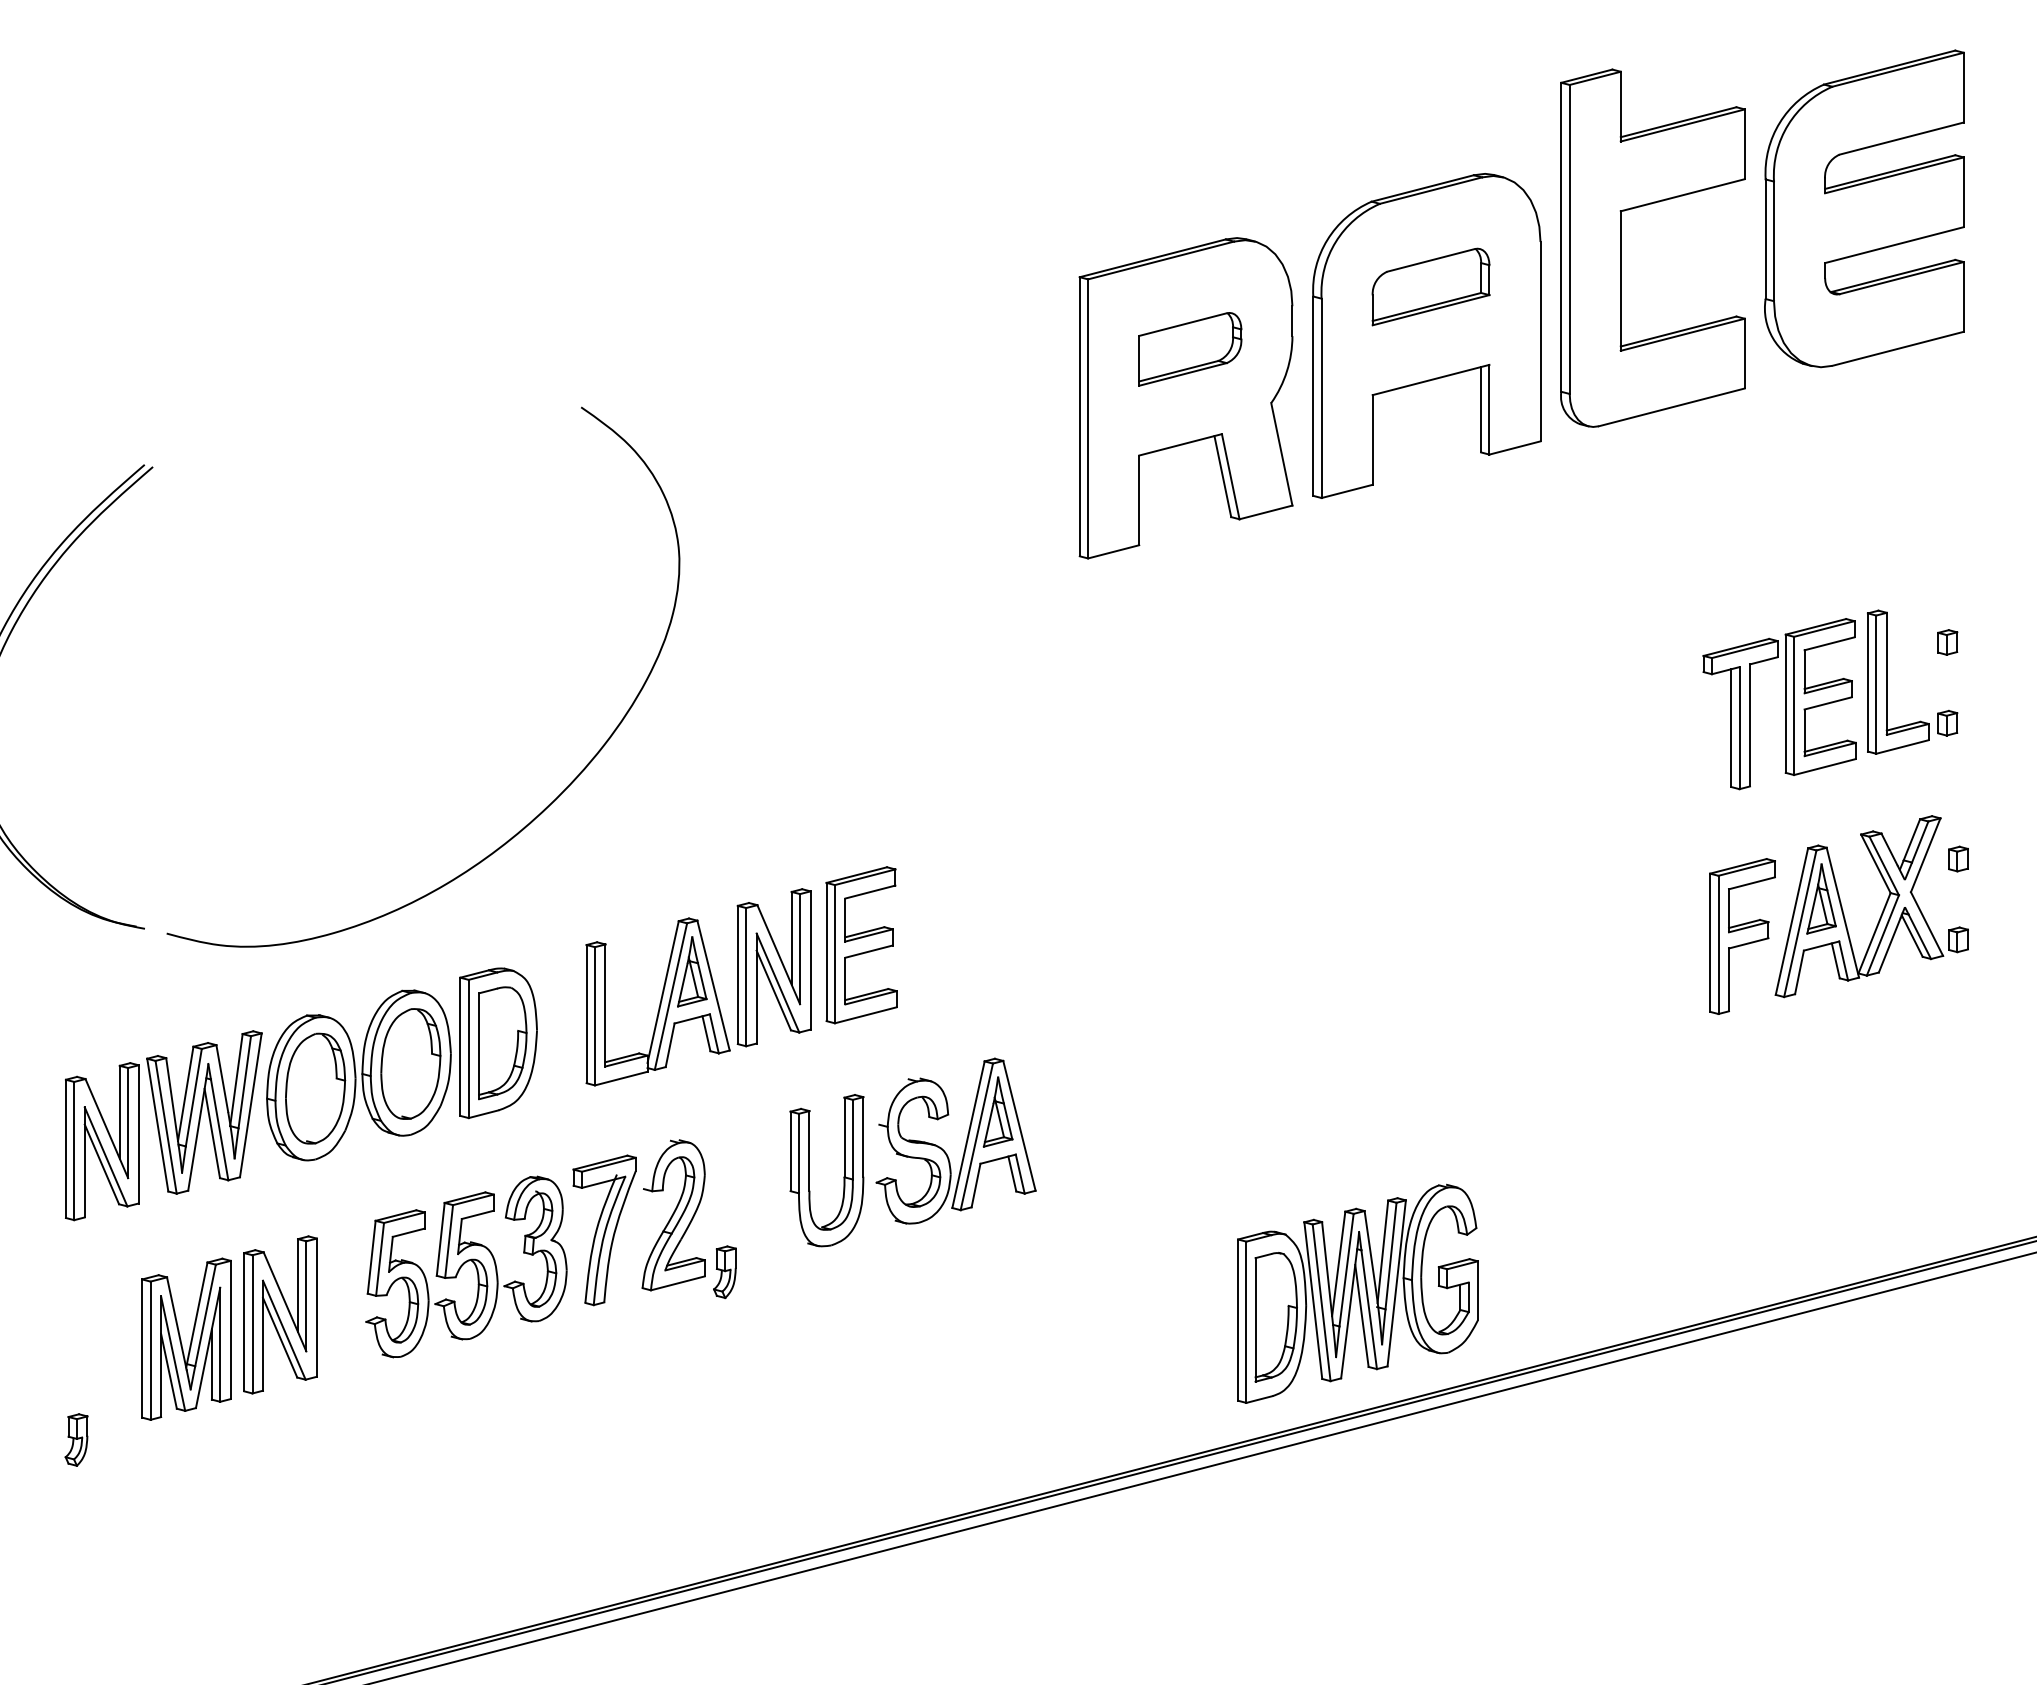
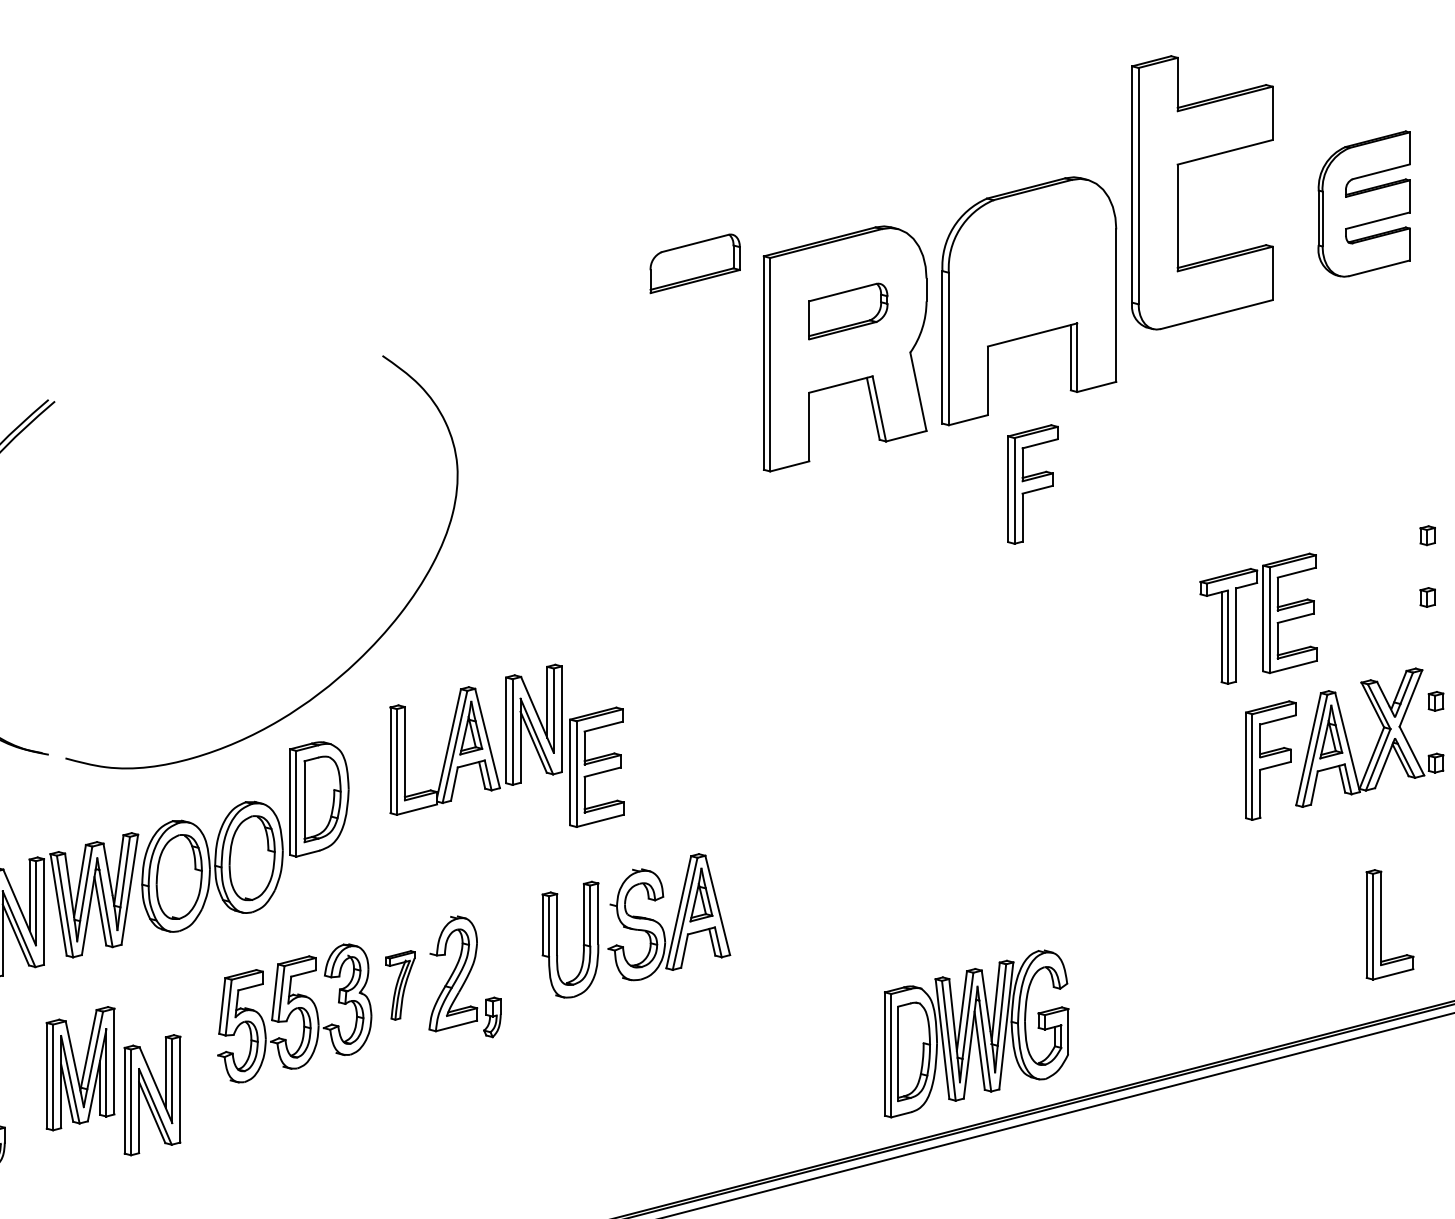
part: (1864, 208) -> (1364, 203), size x0.6
part: (1621, 247) -> (1178, 192), moved
part: (1430, 286) -> (694, 263), moved
part: (1431, 575) -> (1032, 484), added
part: (1887, 681) -> (1381, 924), moved
part: (1779, 704) -> (1258, 619), moved
part: (698, 987) -> (476, 739), moved
part: (498, 1043) -> (319, 799), moved
part: (604, 1230) -> (400, 985), size x0.6
part: (280, 1314) -> (152, 1094), moved

